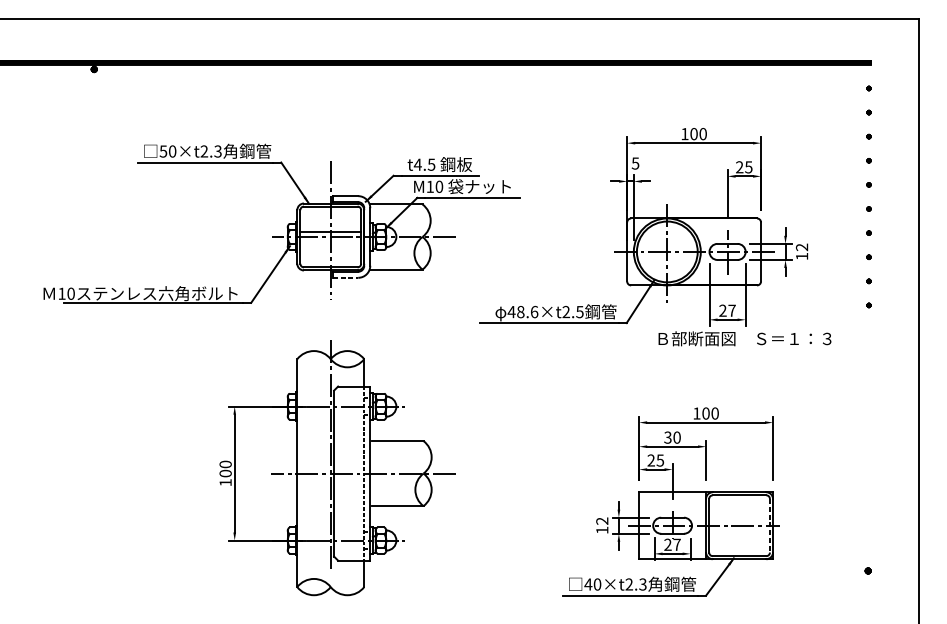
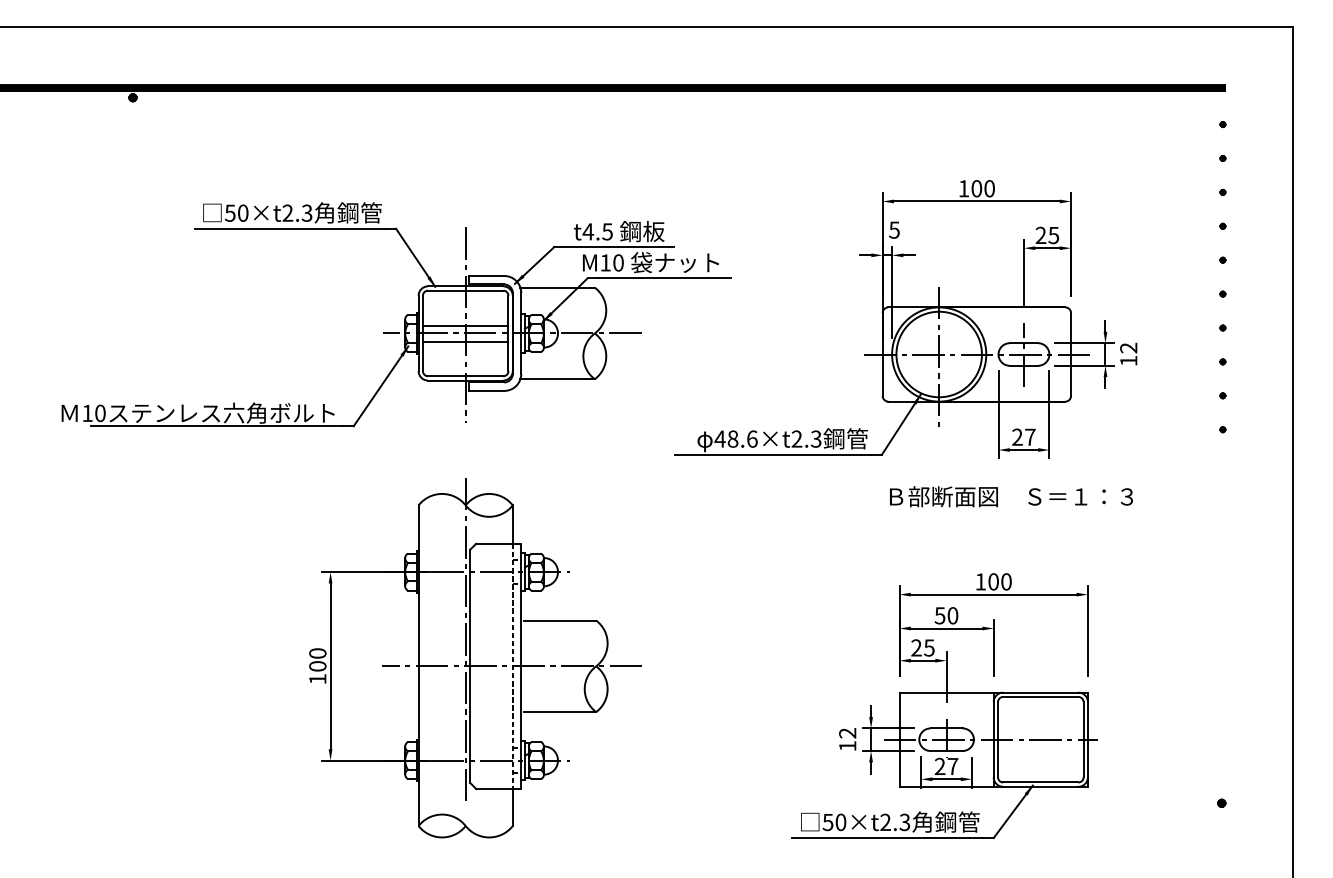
line: (330, 242) -> (465, 341), added
line: (345, 277) -> (486, 390), dashed -> solid
text: (580, 311) -> (816, 438), 48.6×t2.5 -> 48.6×t2.3
text: (745, 338) -> (1011, 496), moved
text: (668, 437) -> (940, 615), 30 -> 50
line: (769, 525) -> (1083, 739), dashed -> solid
text: (587, 584) -> (827, 822), 40×t2.3 -> 50×t2.3

